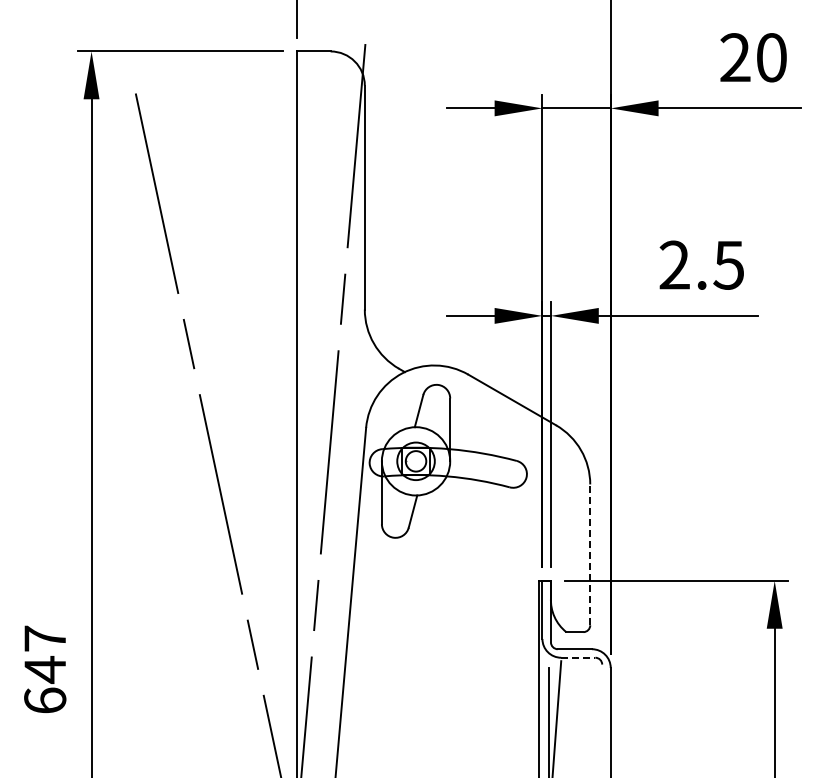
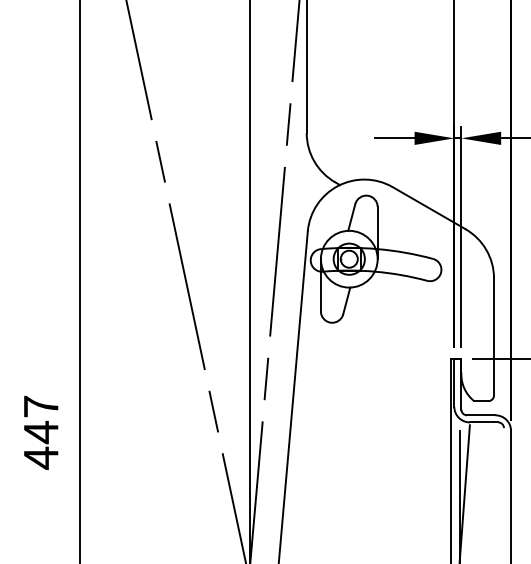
line: (590, 554) -> (494, 336), dashed -> solid
line: (578, 657) -> (484, 422), dashed -> solid
text: (45, 701) -> (41, 458), 647 -> 447

